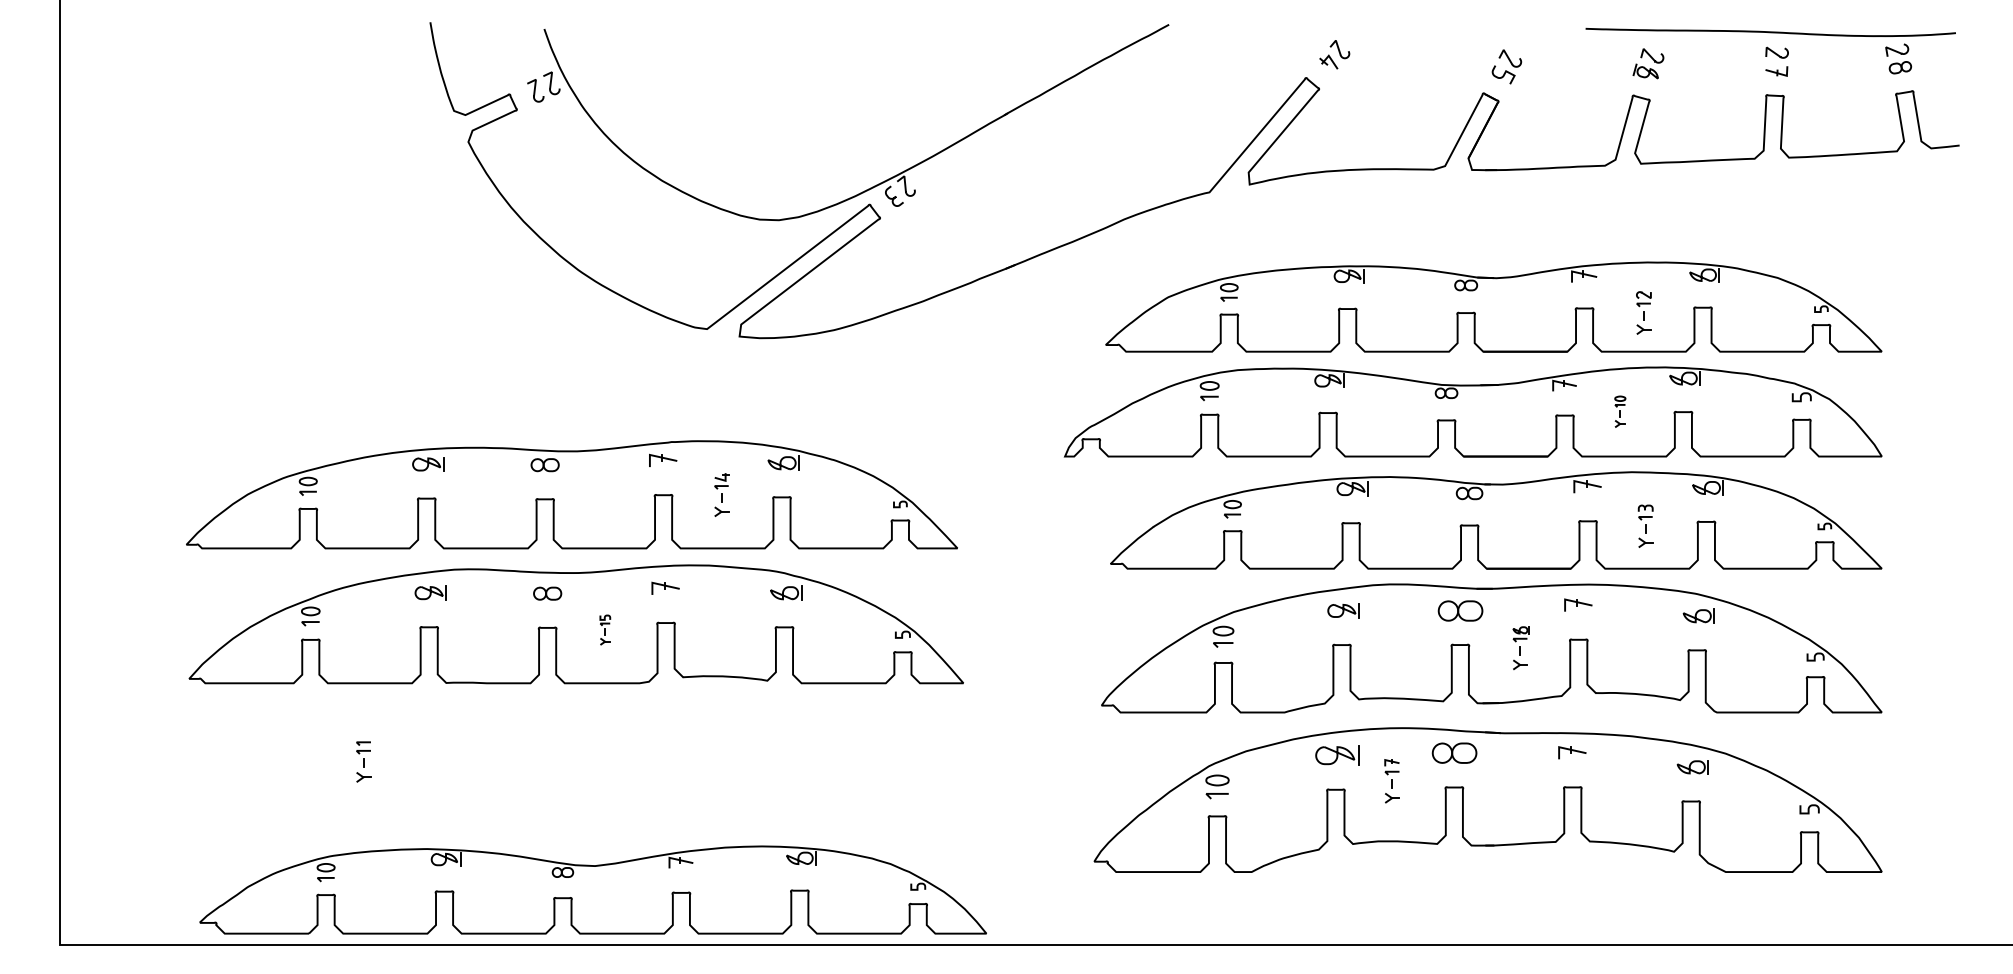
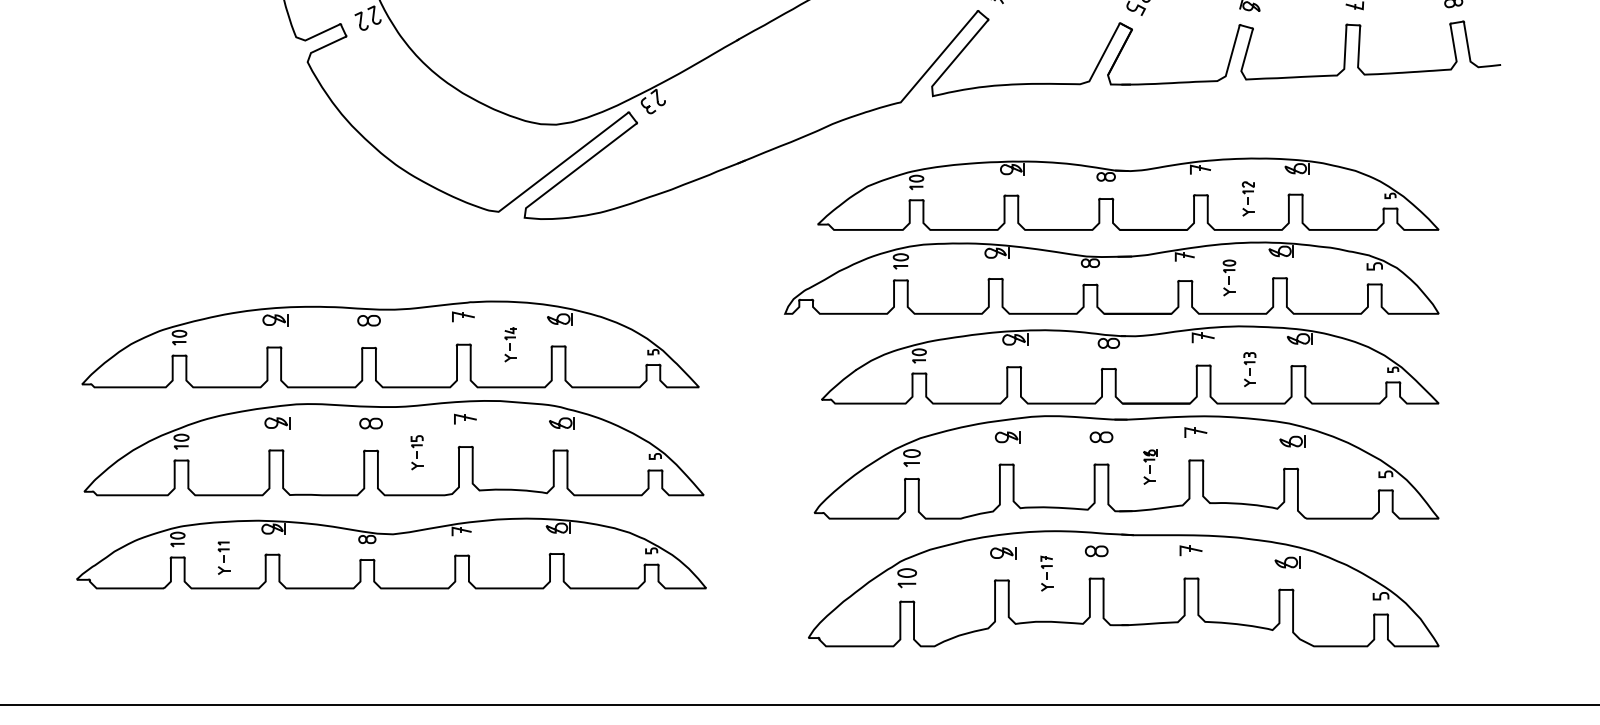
part: (1620, 411) -> (1229, 277), size x1.43
part: (1459, 610) -> (1100, 437), size x0.62
part: (605, 629) -> (417, 452), size x1.43
part: (1453, 753) -> (1096, 551), size x0.62
part: (1337, 755) -> (1003, 553), size x0.71
part: (592, 889) -> (390, 553), moved

